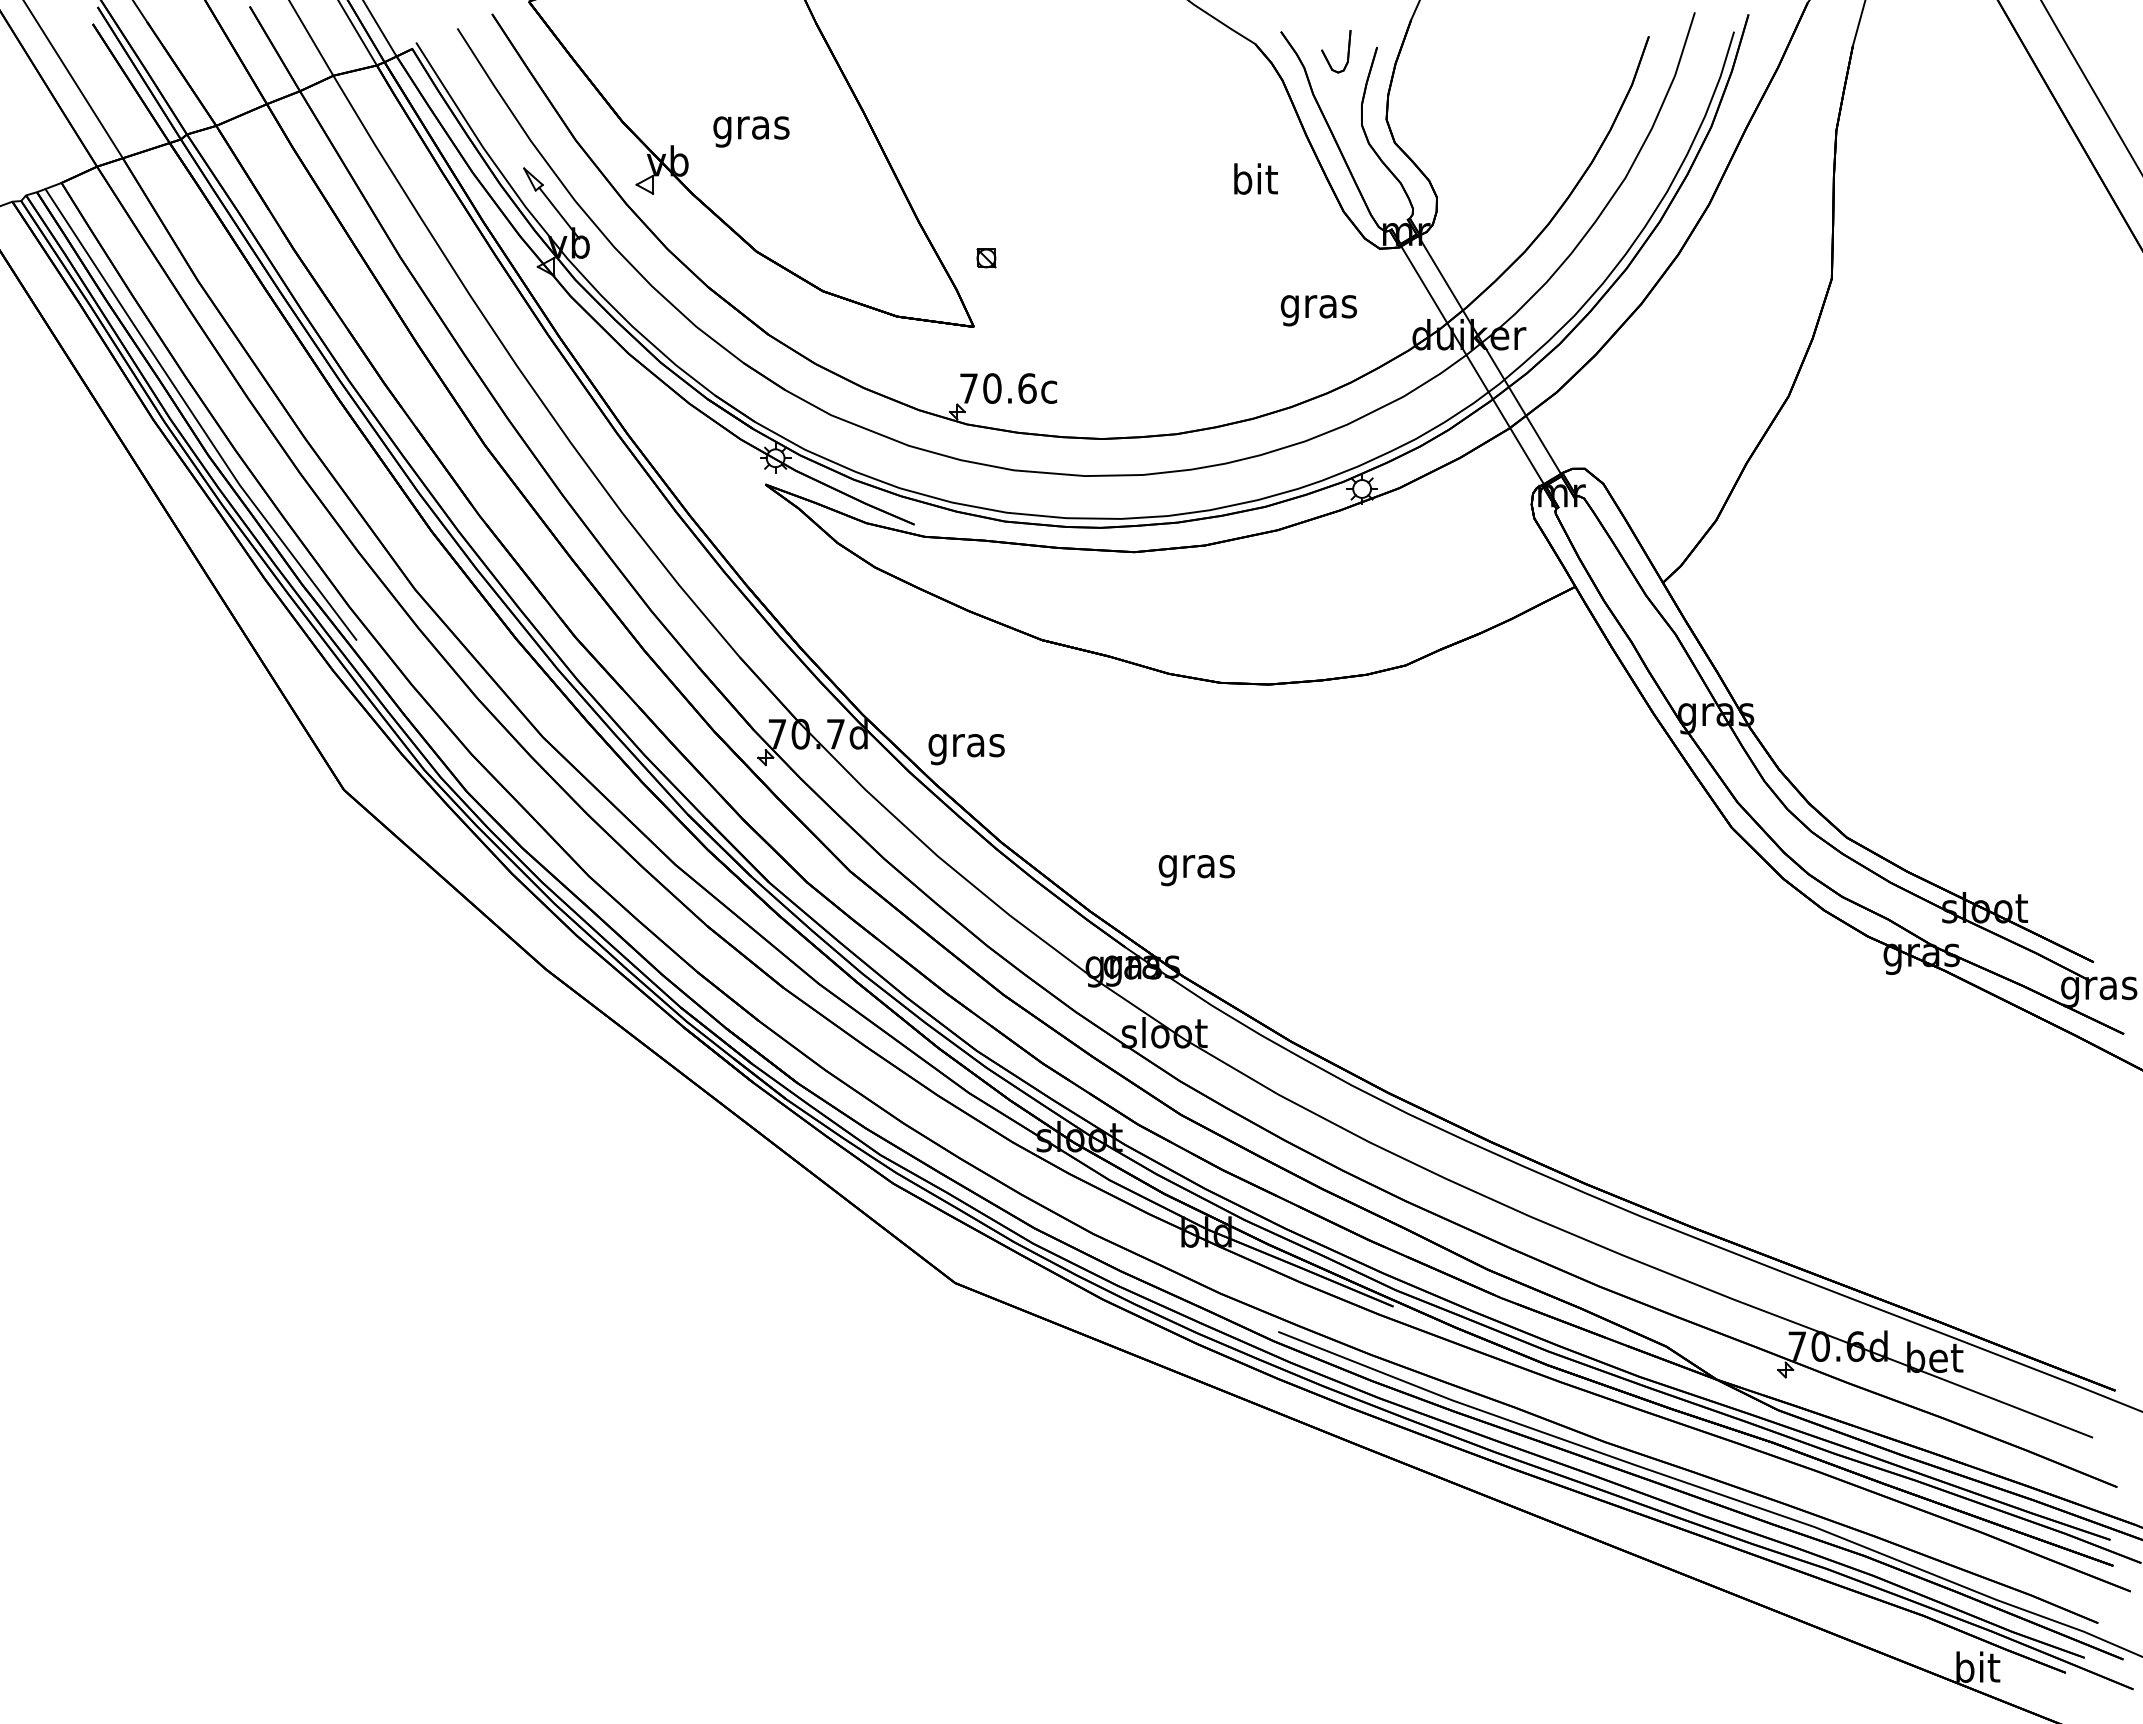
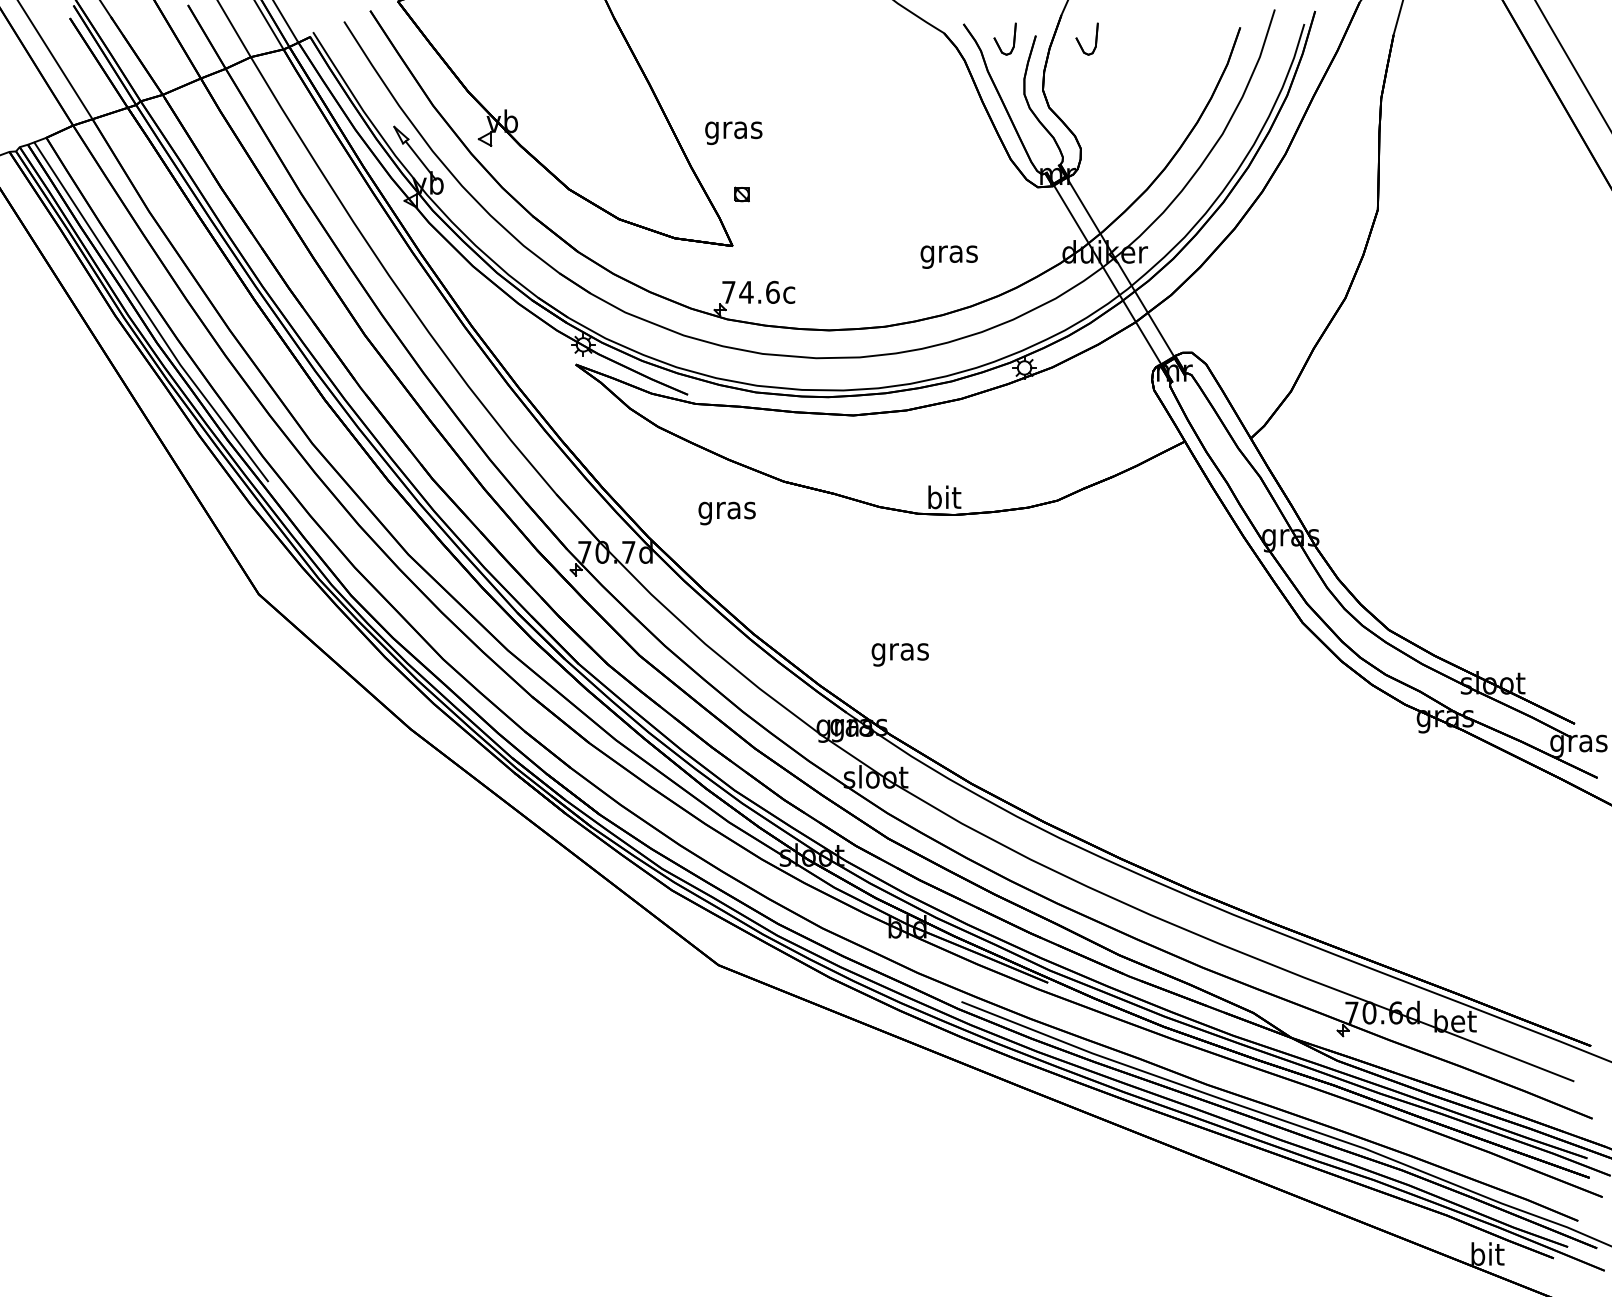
part: (1456, 51) -> (1095, 38), added
text: (751, 131) -> (733, 132), moved
text: (1255, 178) -> (944, 496), moved
text: (1318, 310) -> (948, 257), moved
text: (991, 388) -> (745, 292), 70.6c -> 74.6c
text: (966, 749) -> (727, 513), moved

